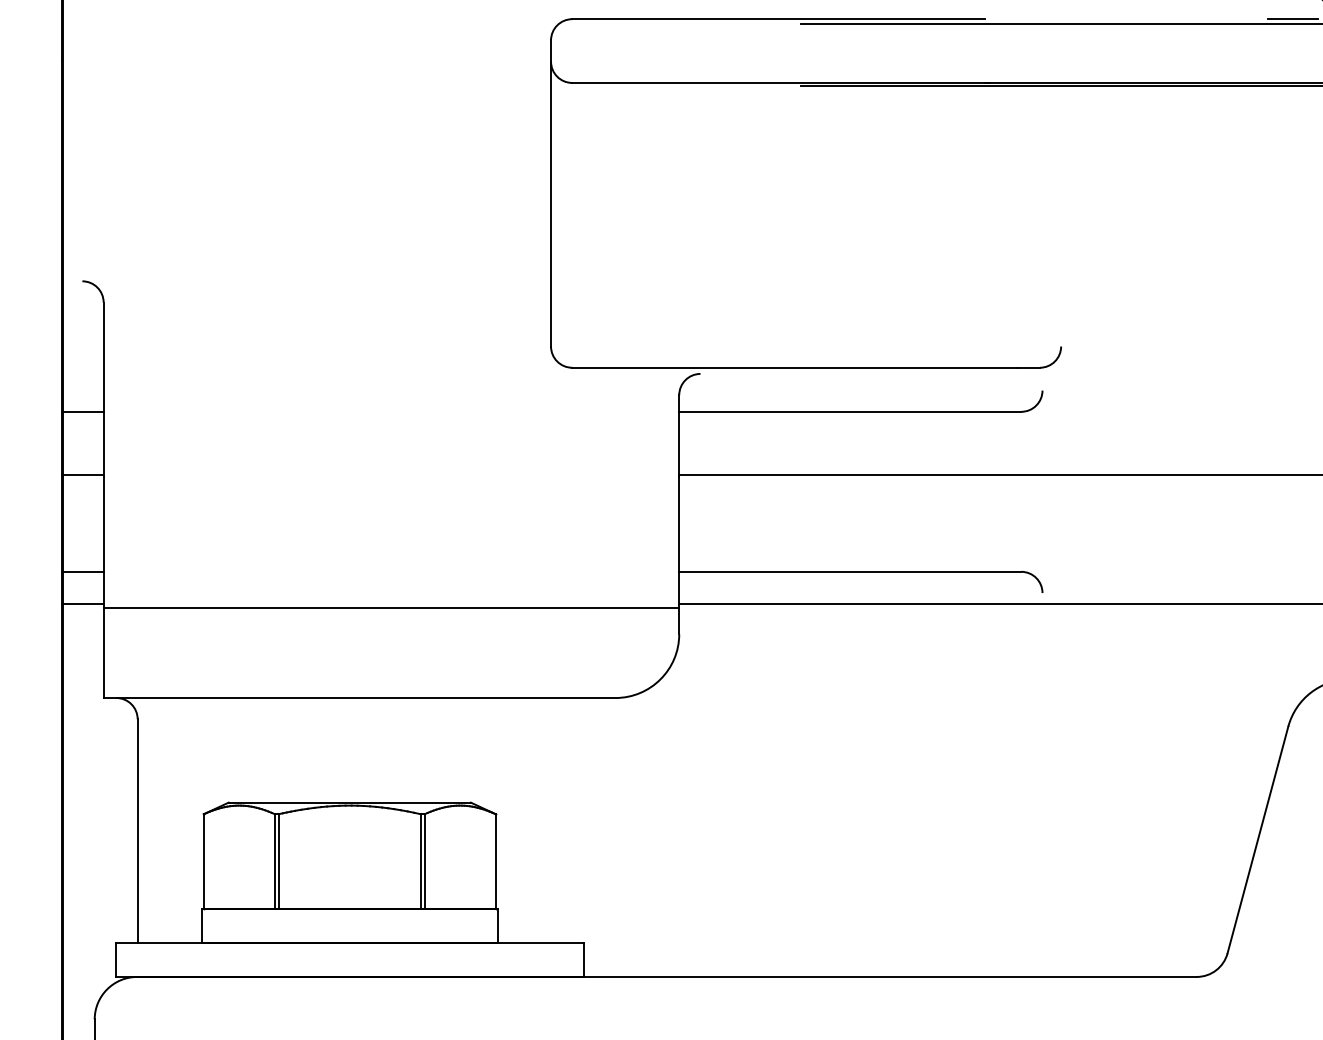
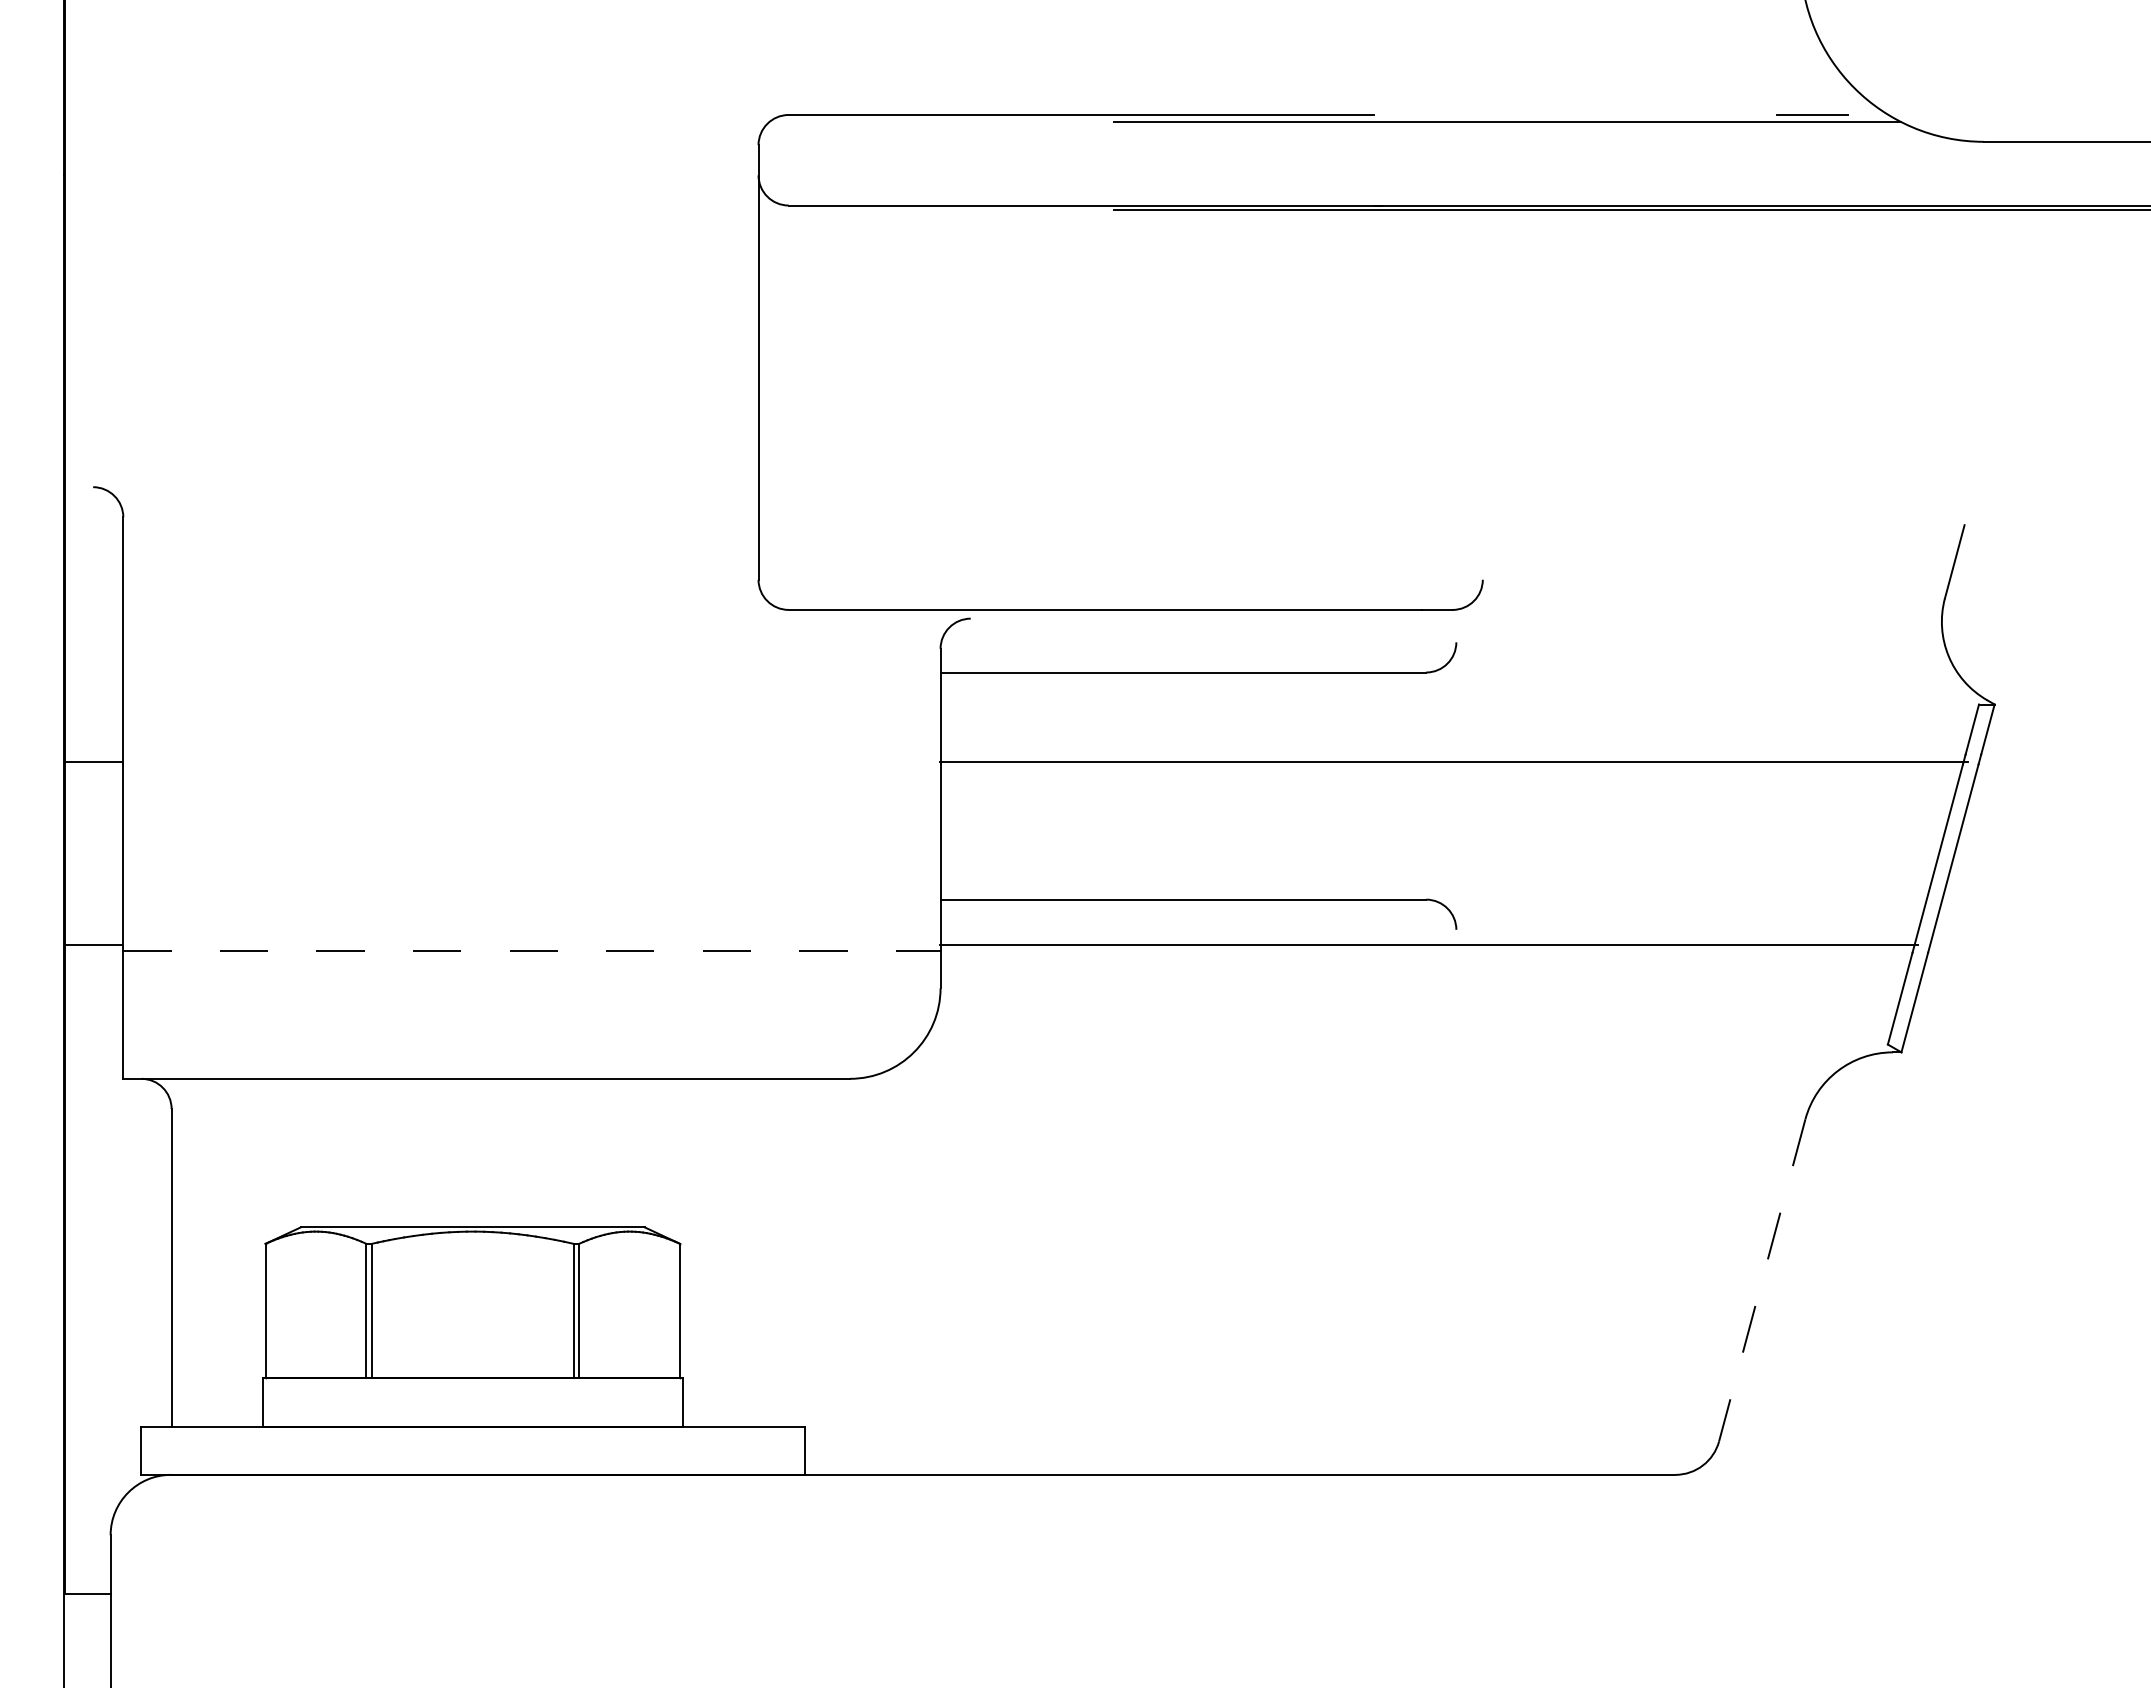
line: (83, 411) -> (94, 672), removed
line: (83, 571) -> (94, 899), removed
line: (391, 607) -> (531, 950), solid -> dashed
line: (1258, 840) -> (1762, 1280), solid -> dashed

